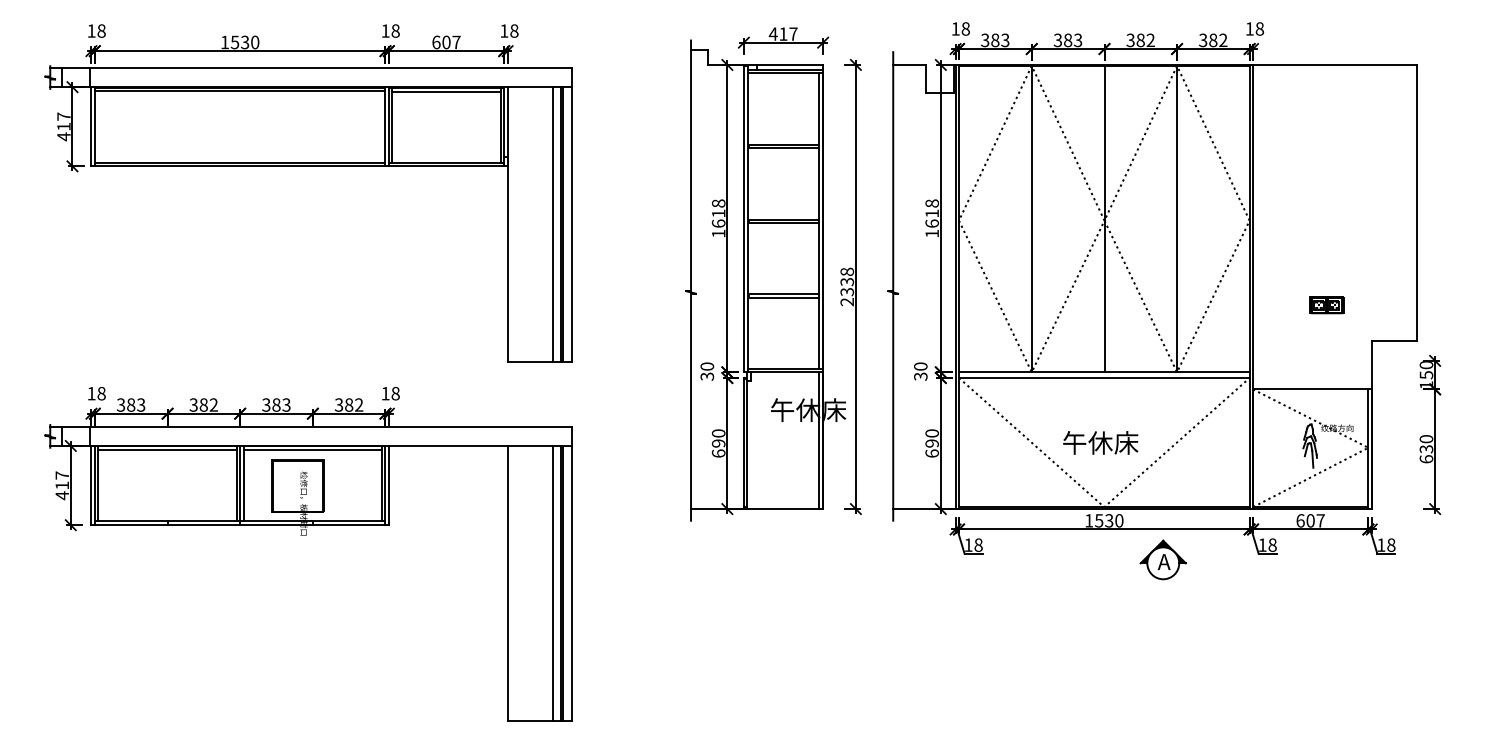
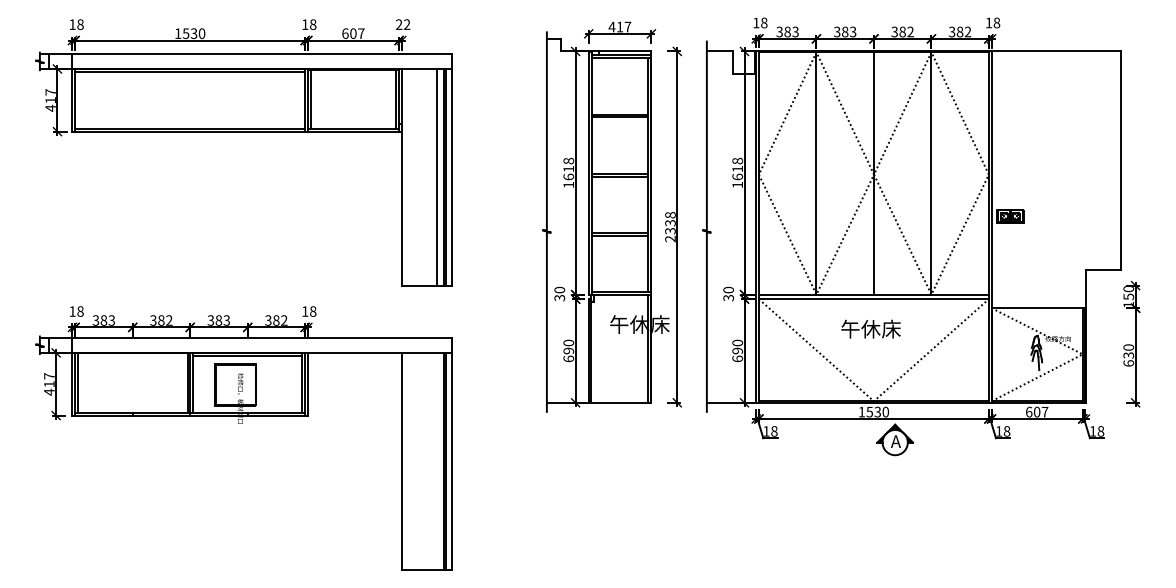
text: (509, 30) -> (403, 24), 18 -> 22
line: (446, 91) -> (353, 72), removed
part: (1326, 305) -> (1010, 216), moved
text: (1100, 442) -> (870, 328), moved
line: (167, 449) -> (132, 355), removed
part: (1162, 559) -> (894, 439), moved
line: (552, 582) -> (437, 460), removed

